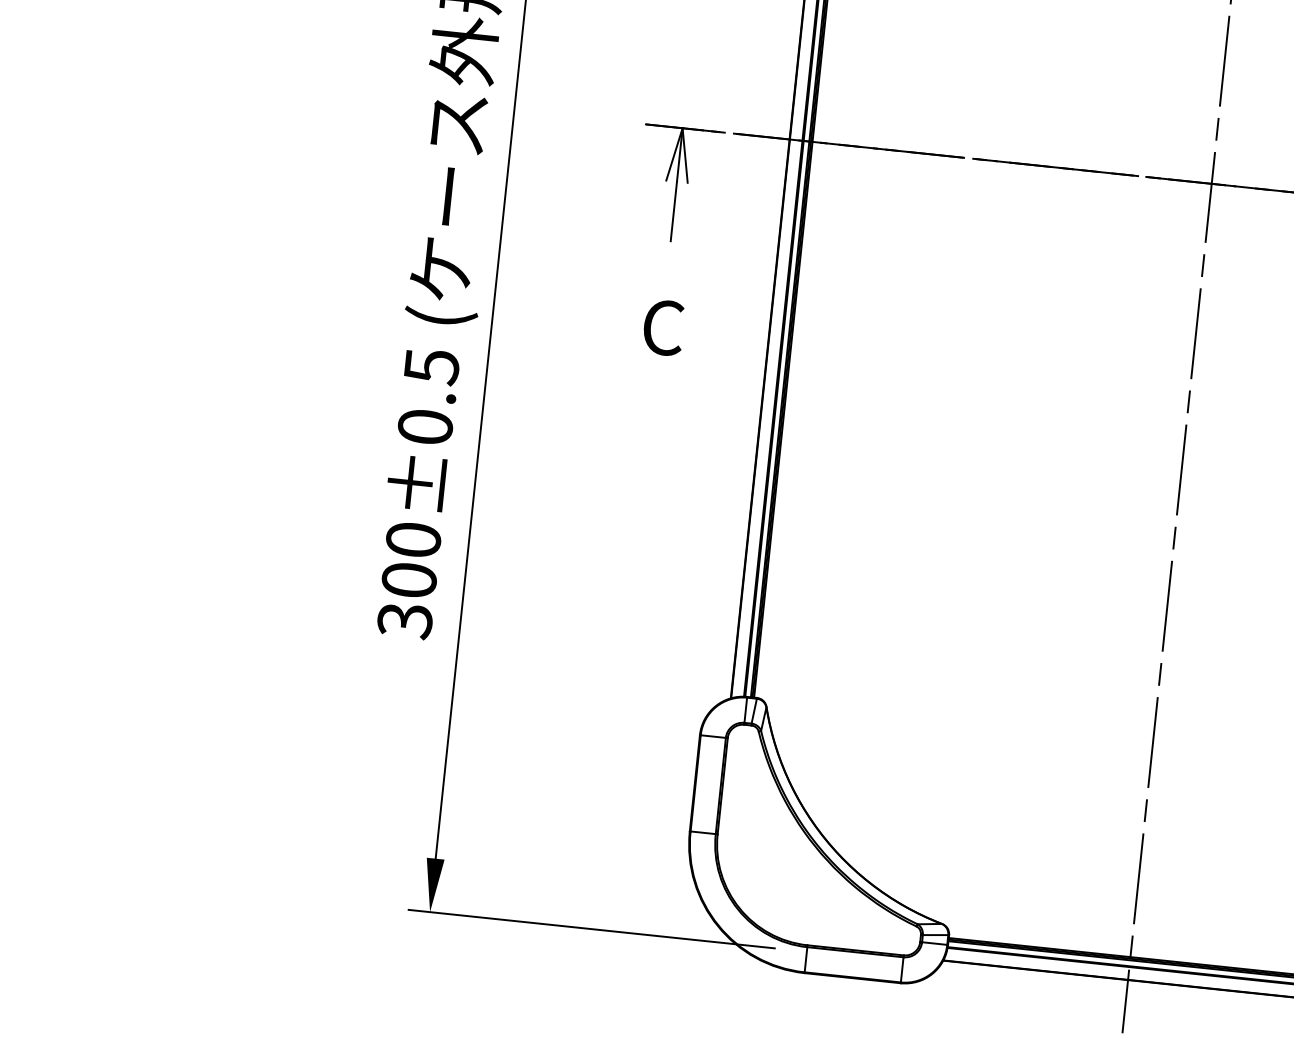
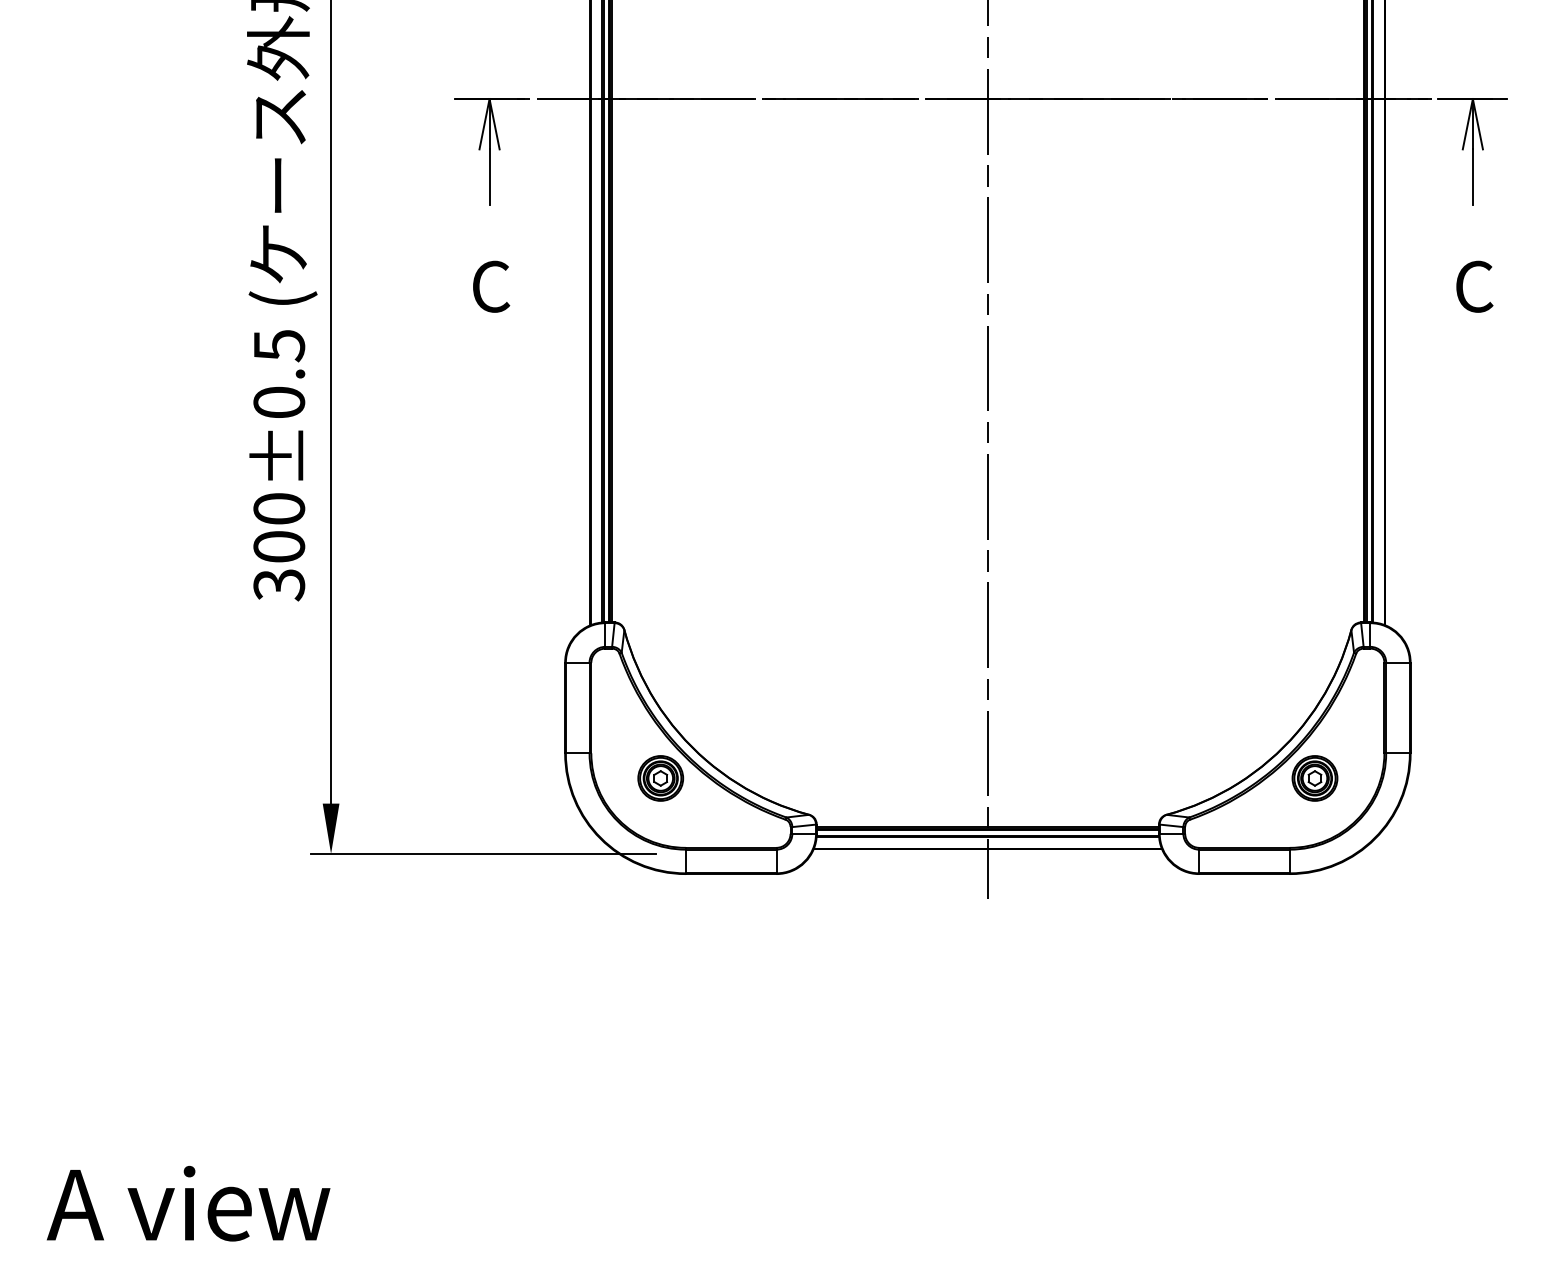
part: (788, 868) -> (660, 778), added

